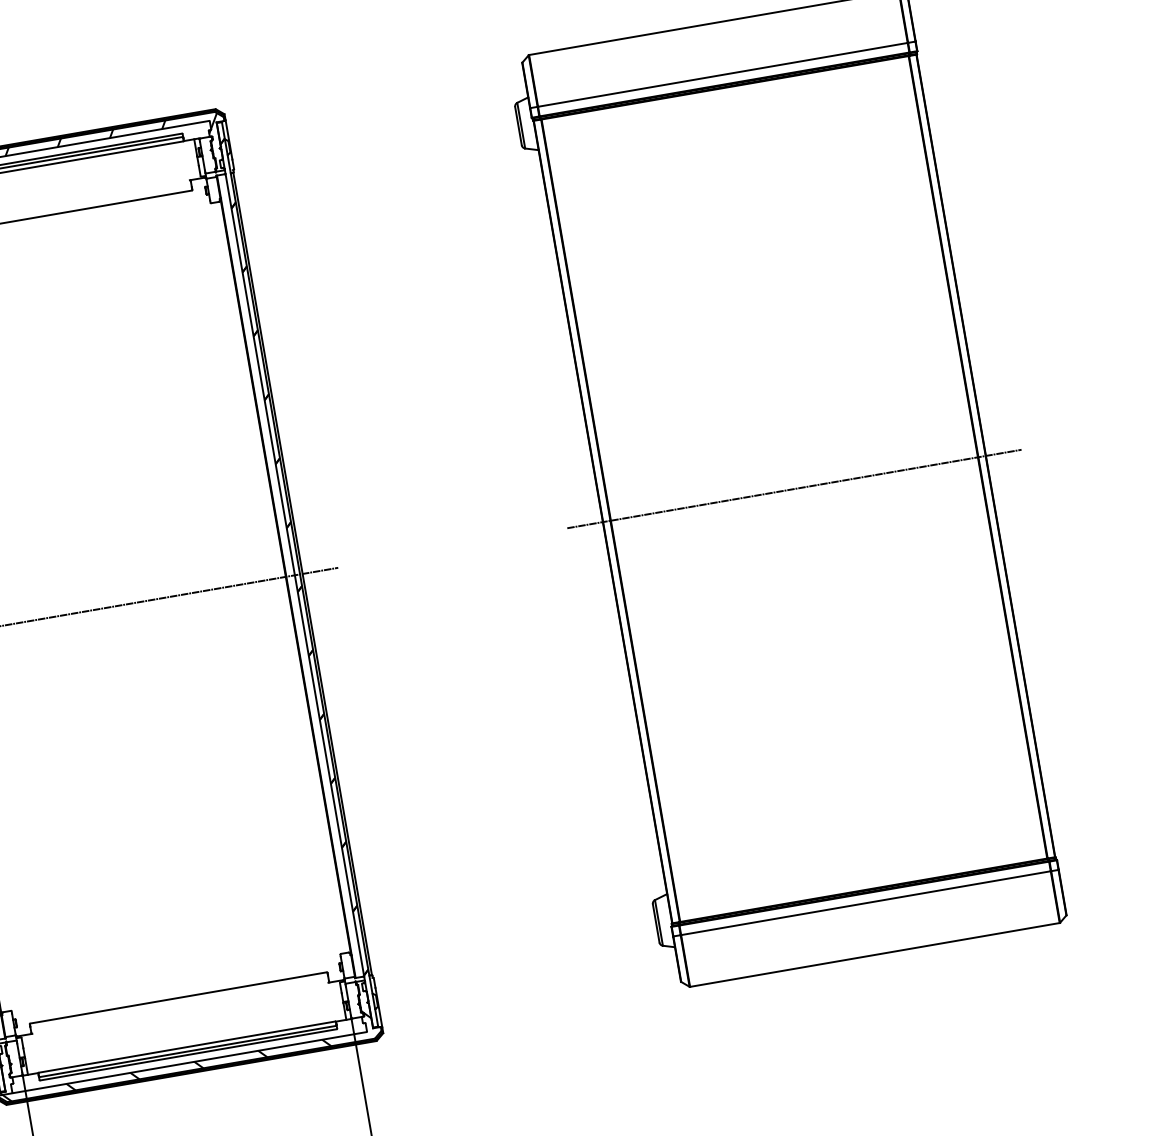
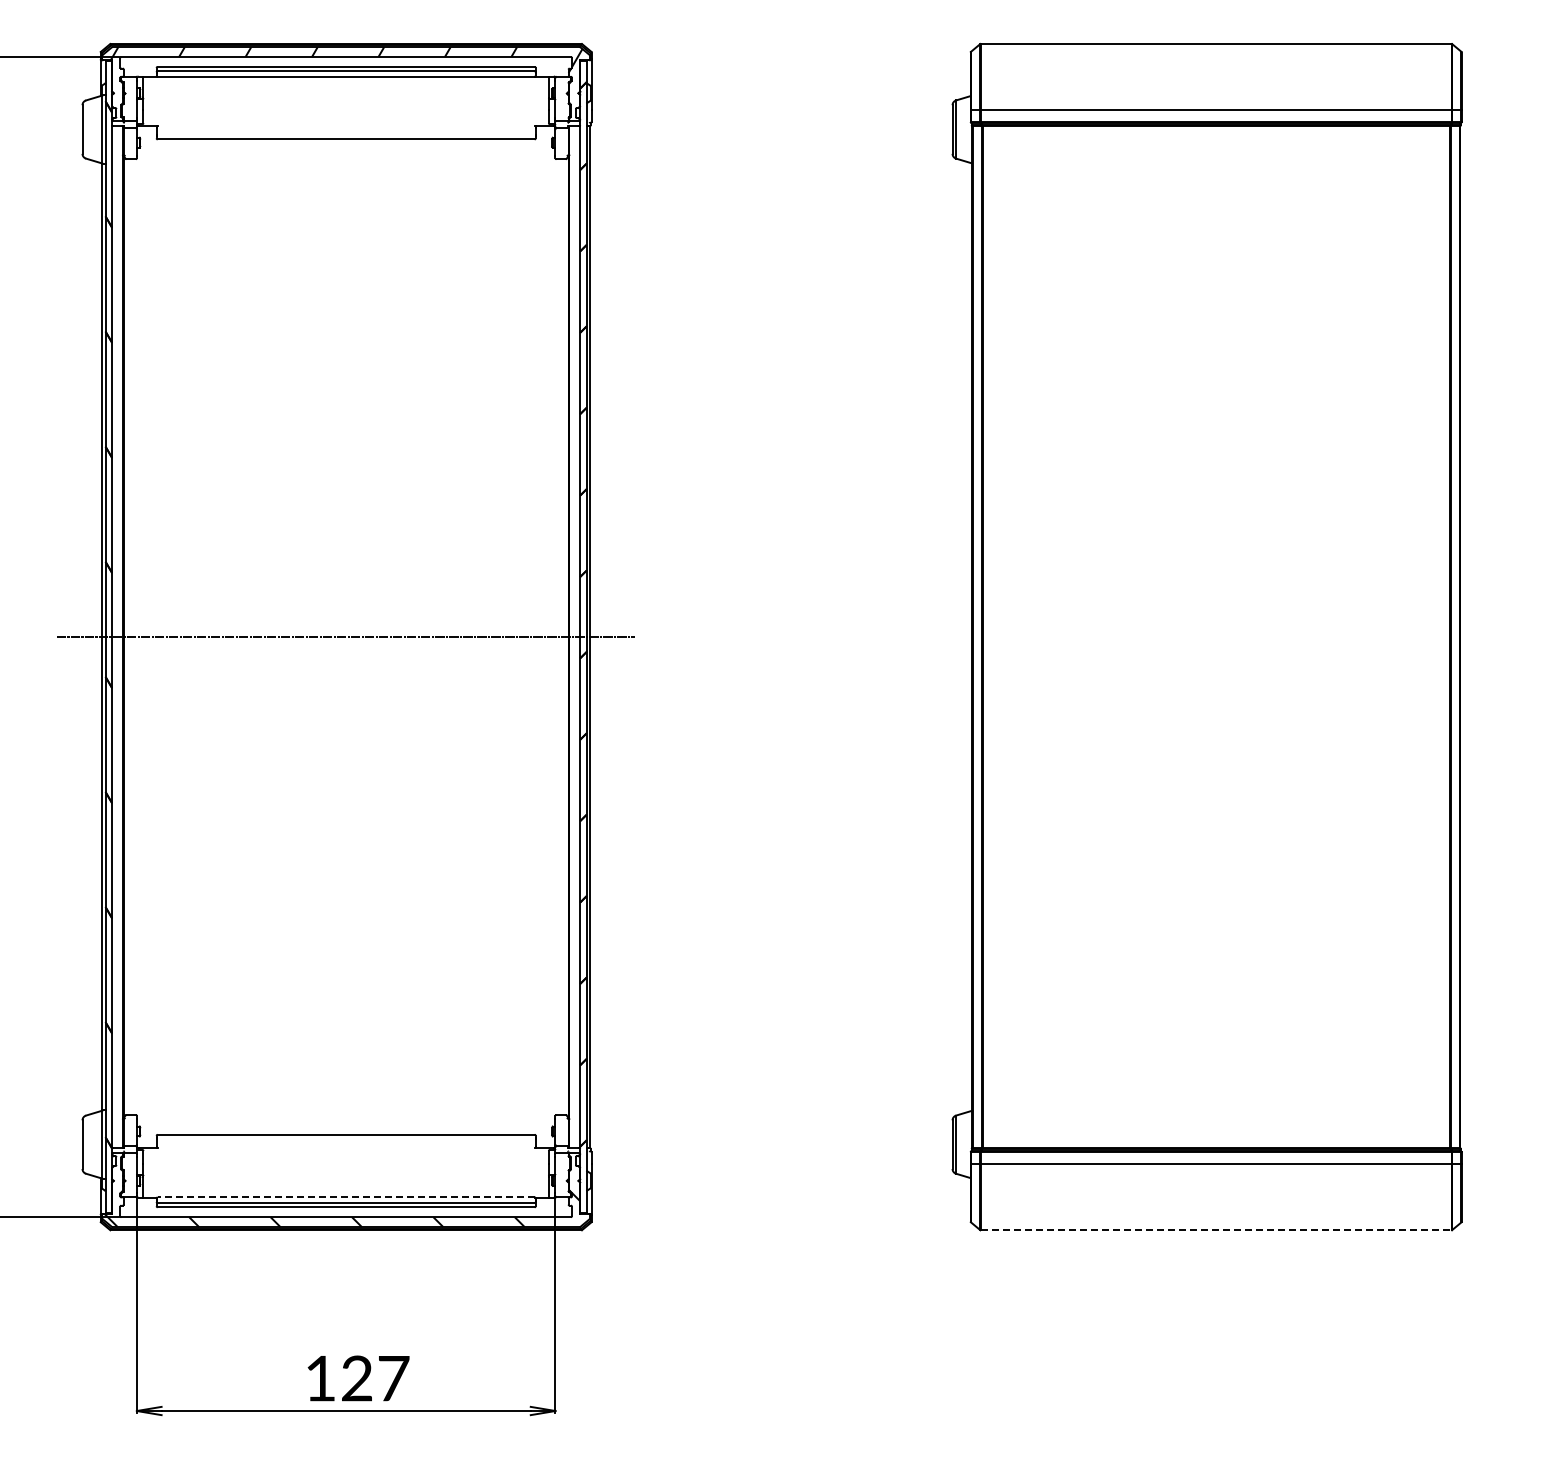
line: (794, 489) -> (1216, 637), removed
line: (875, 955) -> (1216, 1230), solid -> dashed
line: (187, 1047) -> (346, 1197), solid -> dashed

